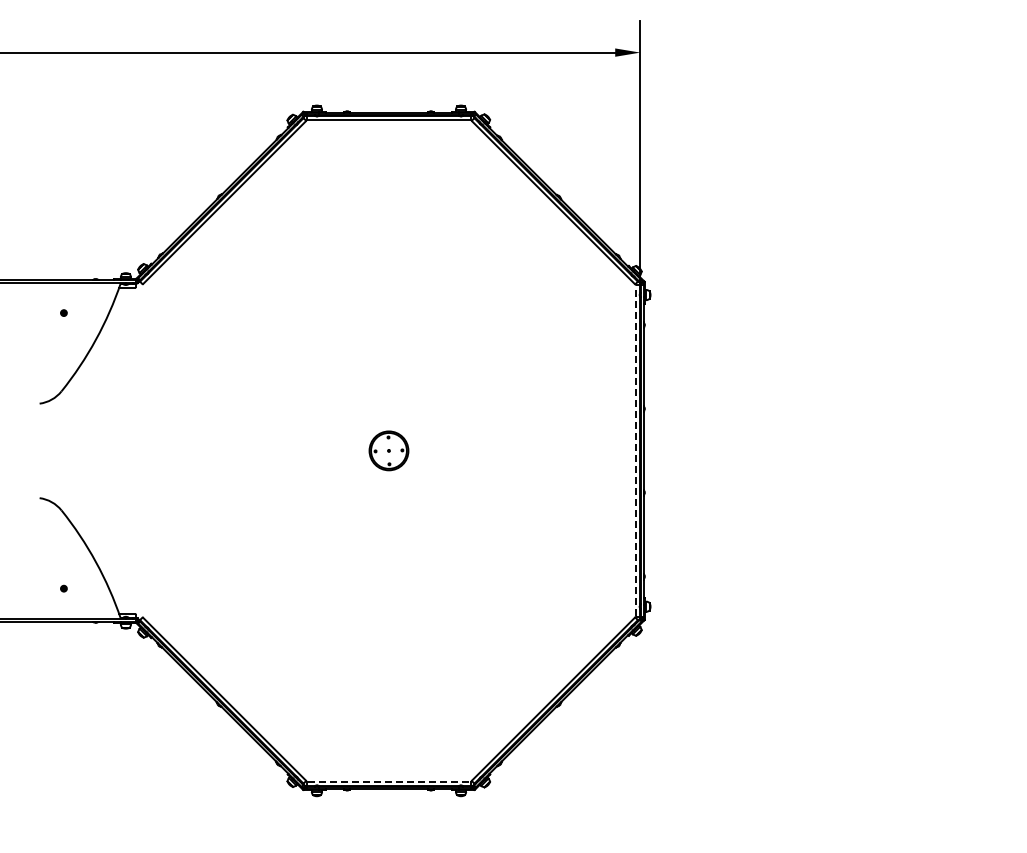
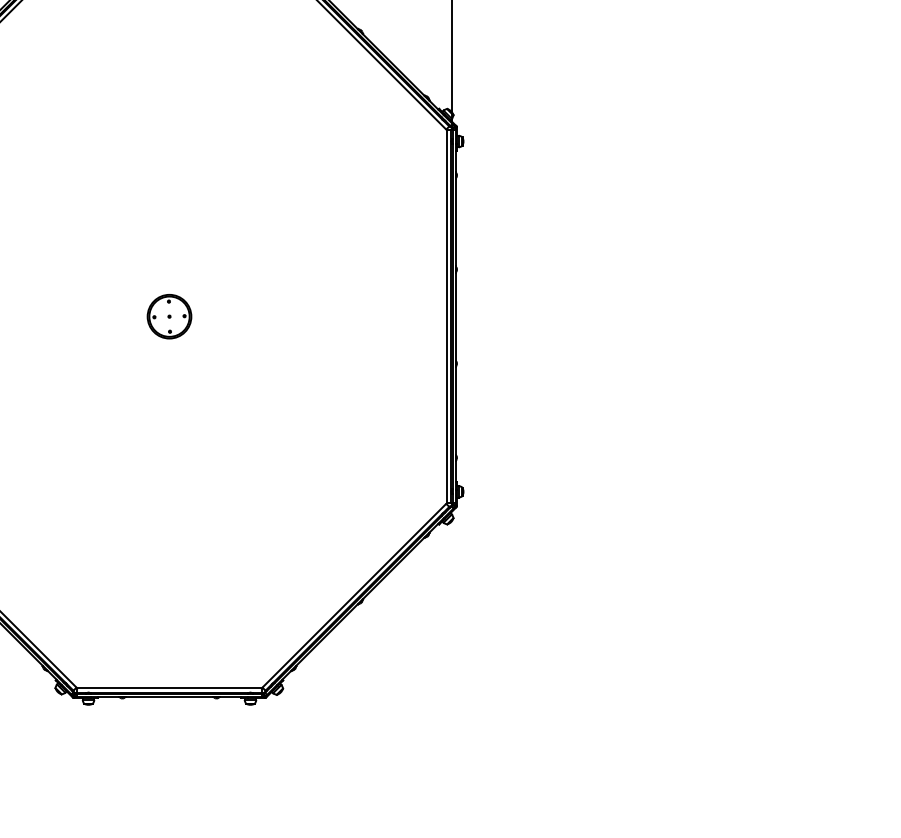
line: (635, 450) -> (446, 316), dashed -> solid
line: (389, 781) -> (170, 688), dashed -> solid

